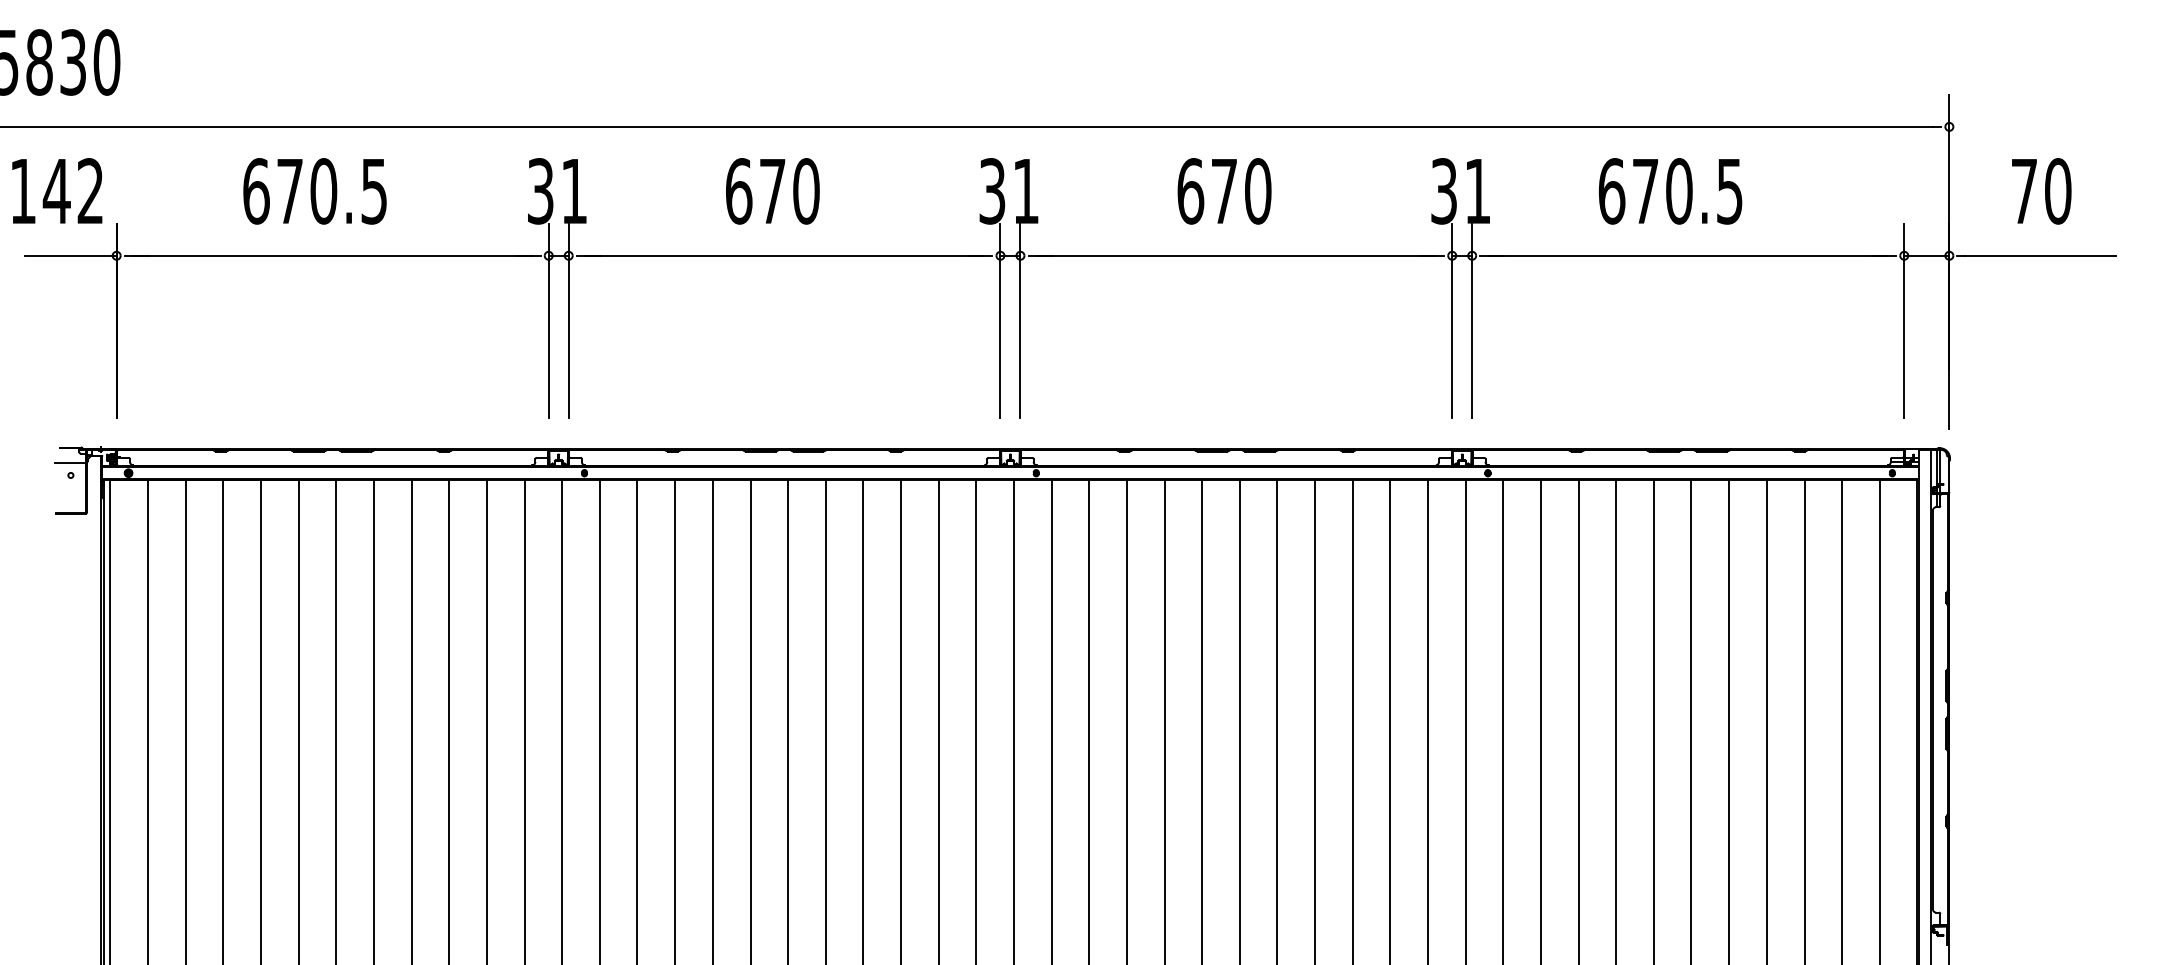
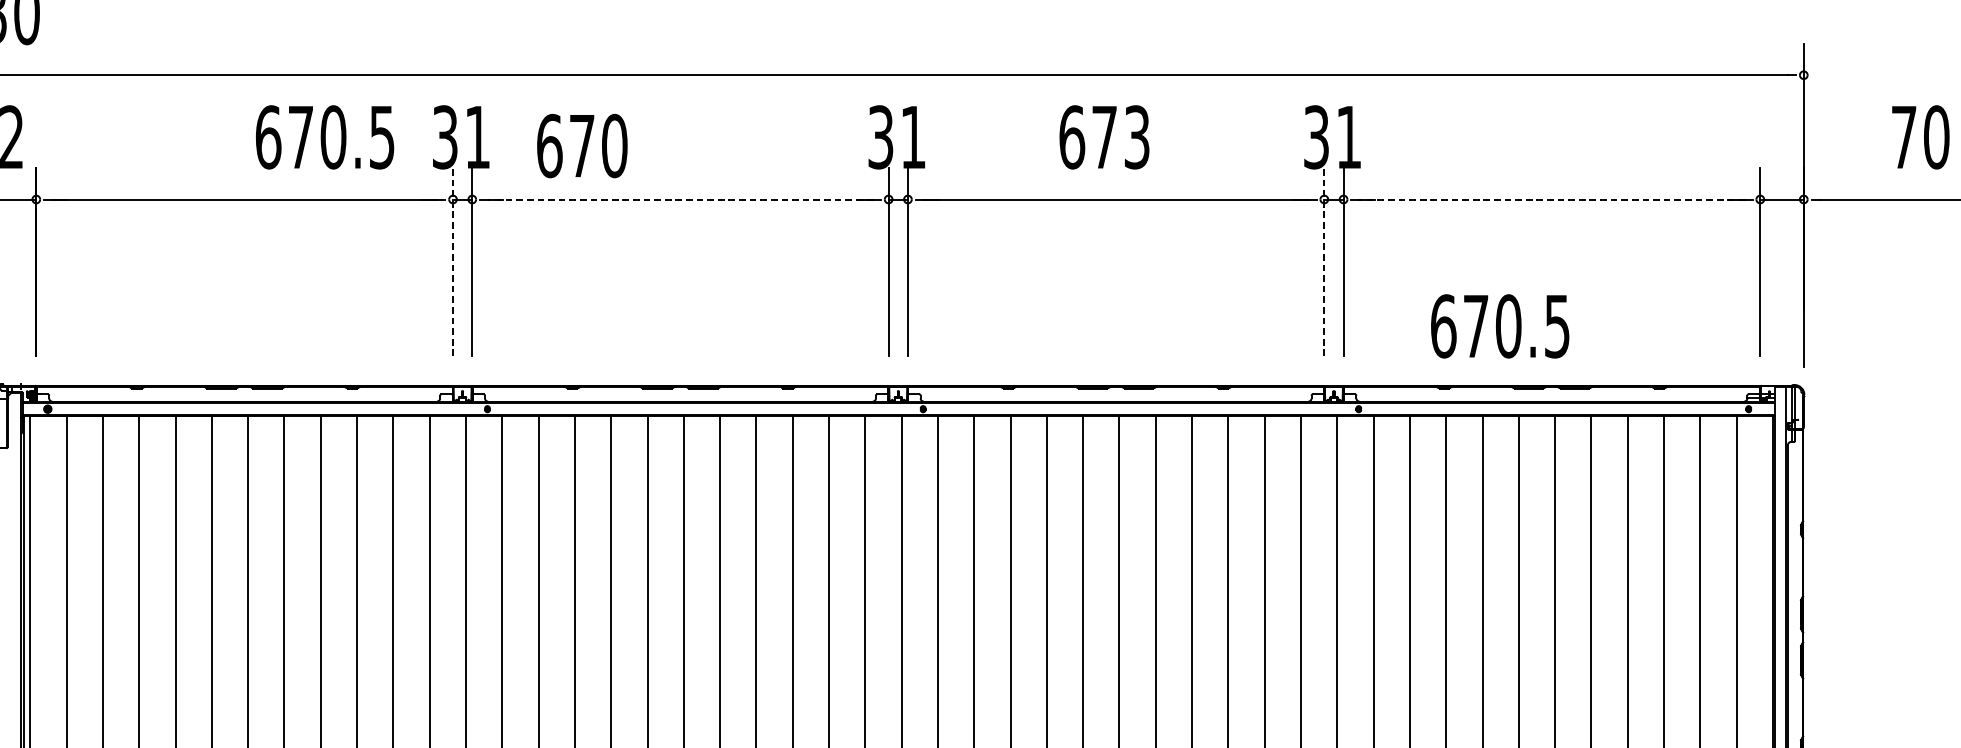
text: (314, 191) -> (324, 137), moved
text: (772, 191) -> (582, 146), moved
text: (1258, 191) -> (1137, 137), 670 -> 673
text: (1670, 191) -> (1500, 326), moved
text: (2041, 191) -> (1920, 137), moved
line: (784, 255) -> (680, 199), solid -> dashed
line: (1688, 255) -> (1552, 199), solid -> dashed
line: (548, 320) -> (452, 261), solid -> dashed
line: (1452, 320) -> (1324, 261), solid -> dashed

